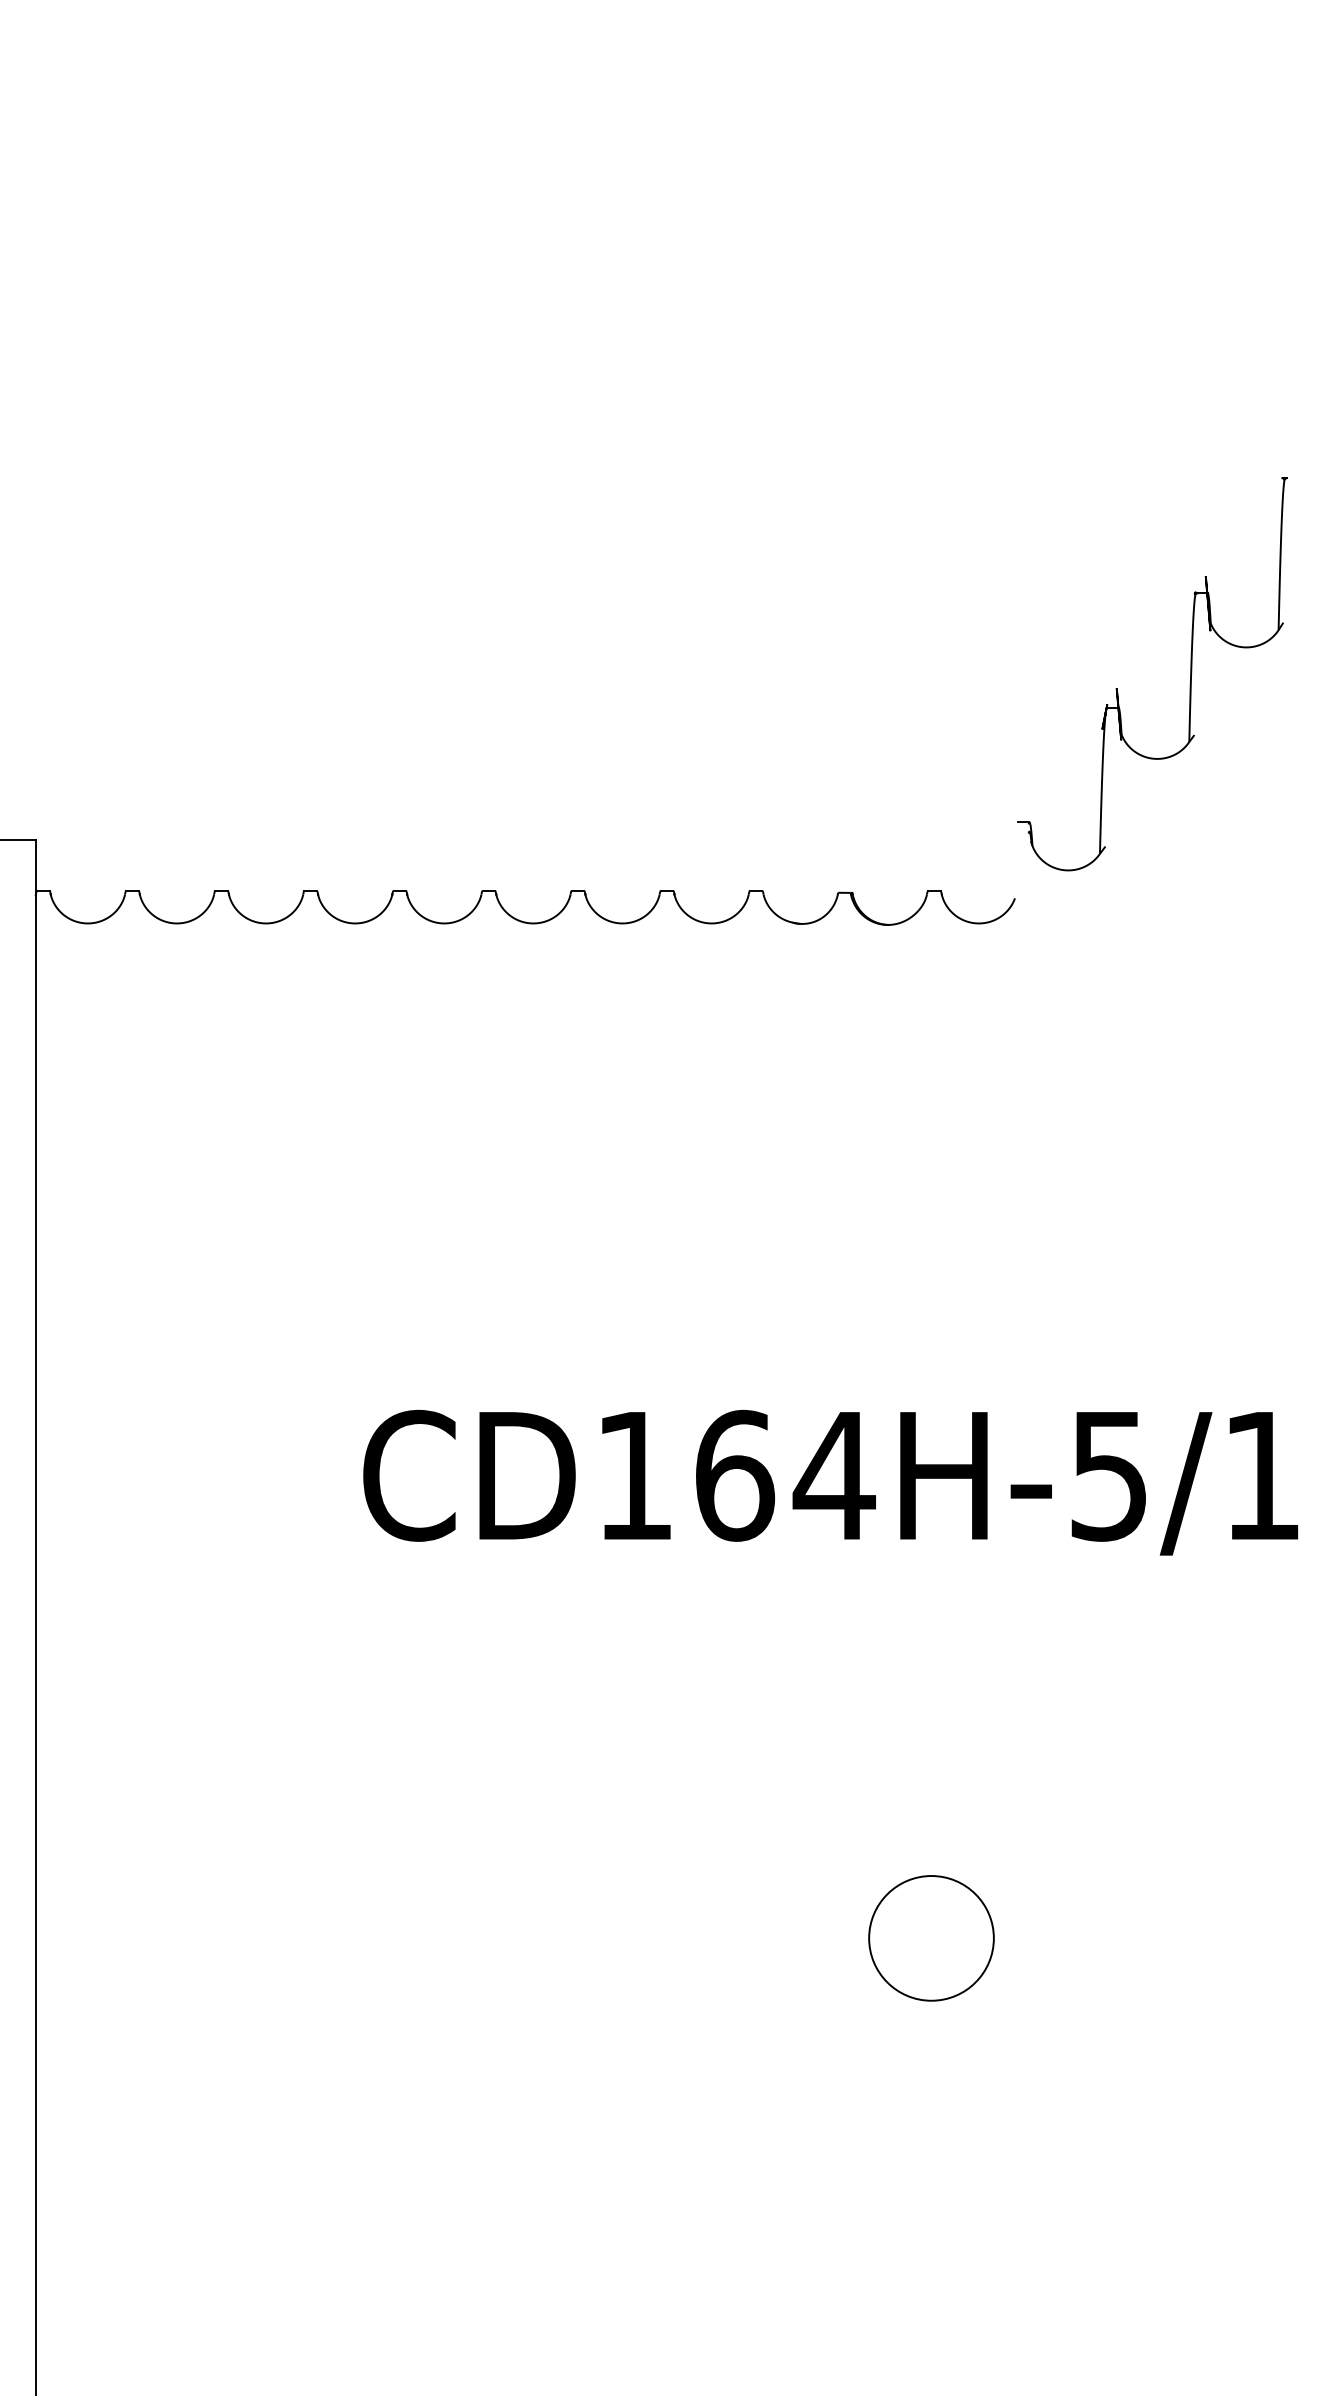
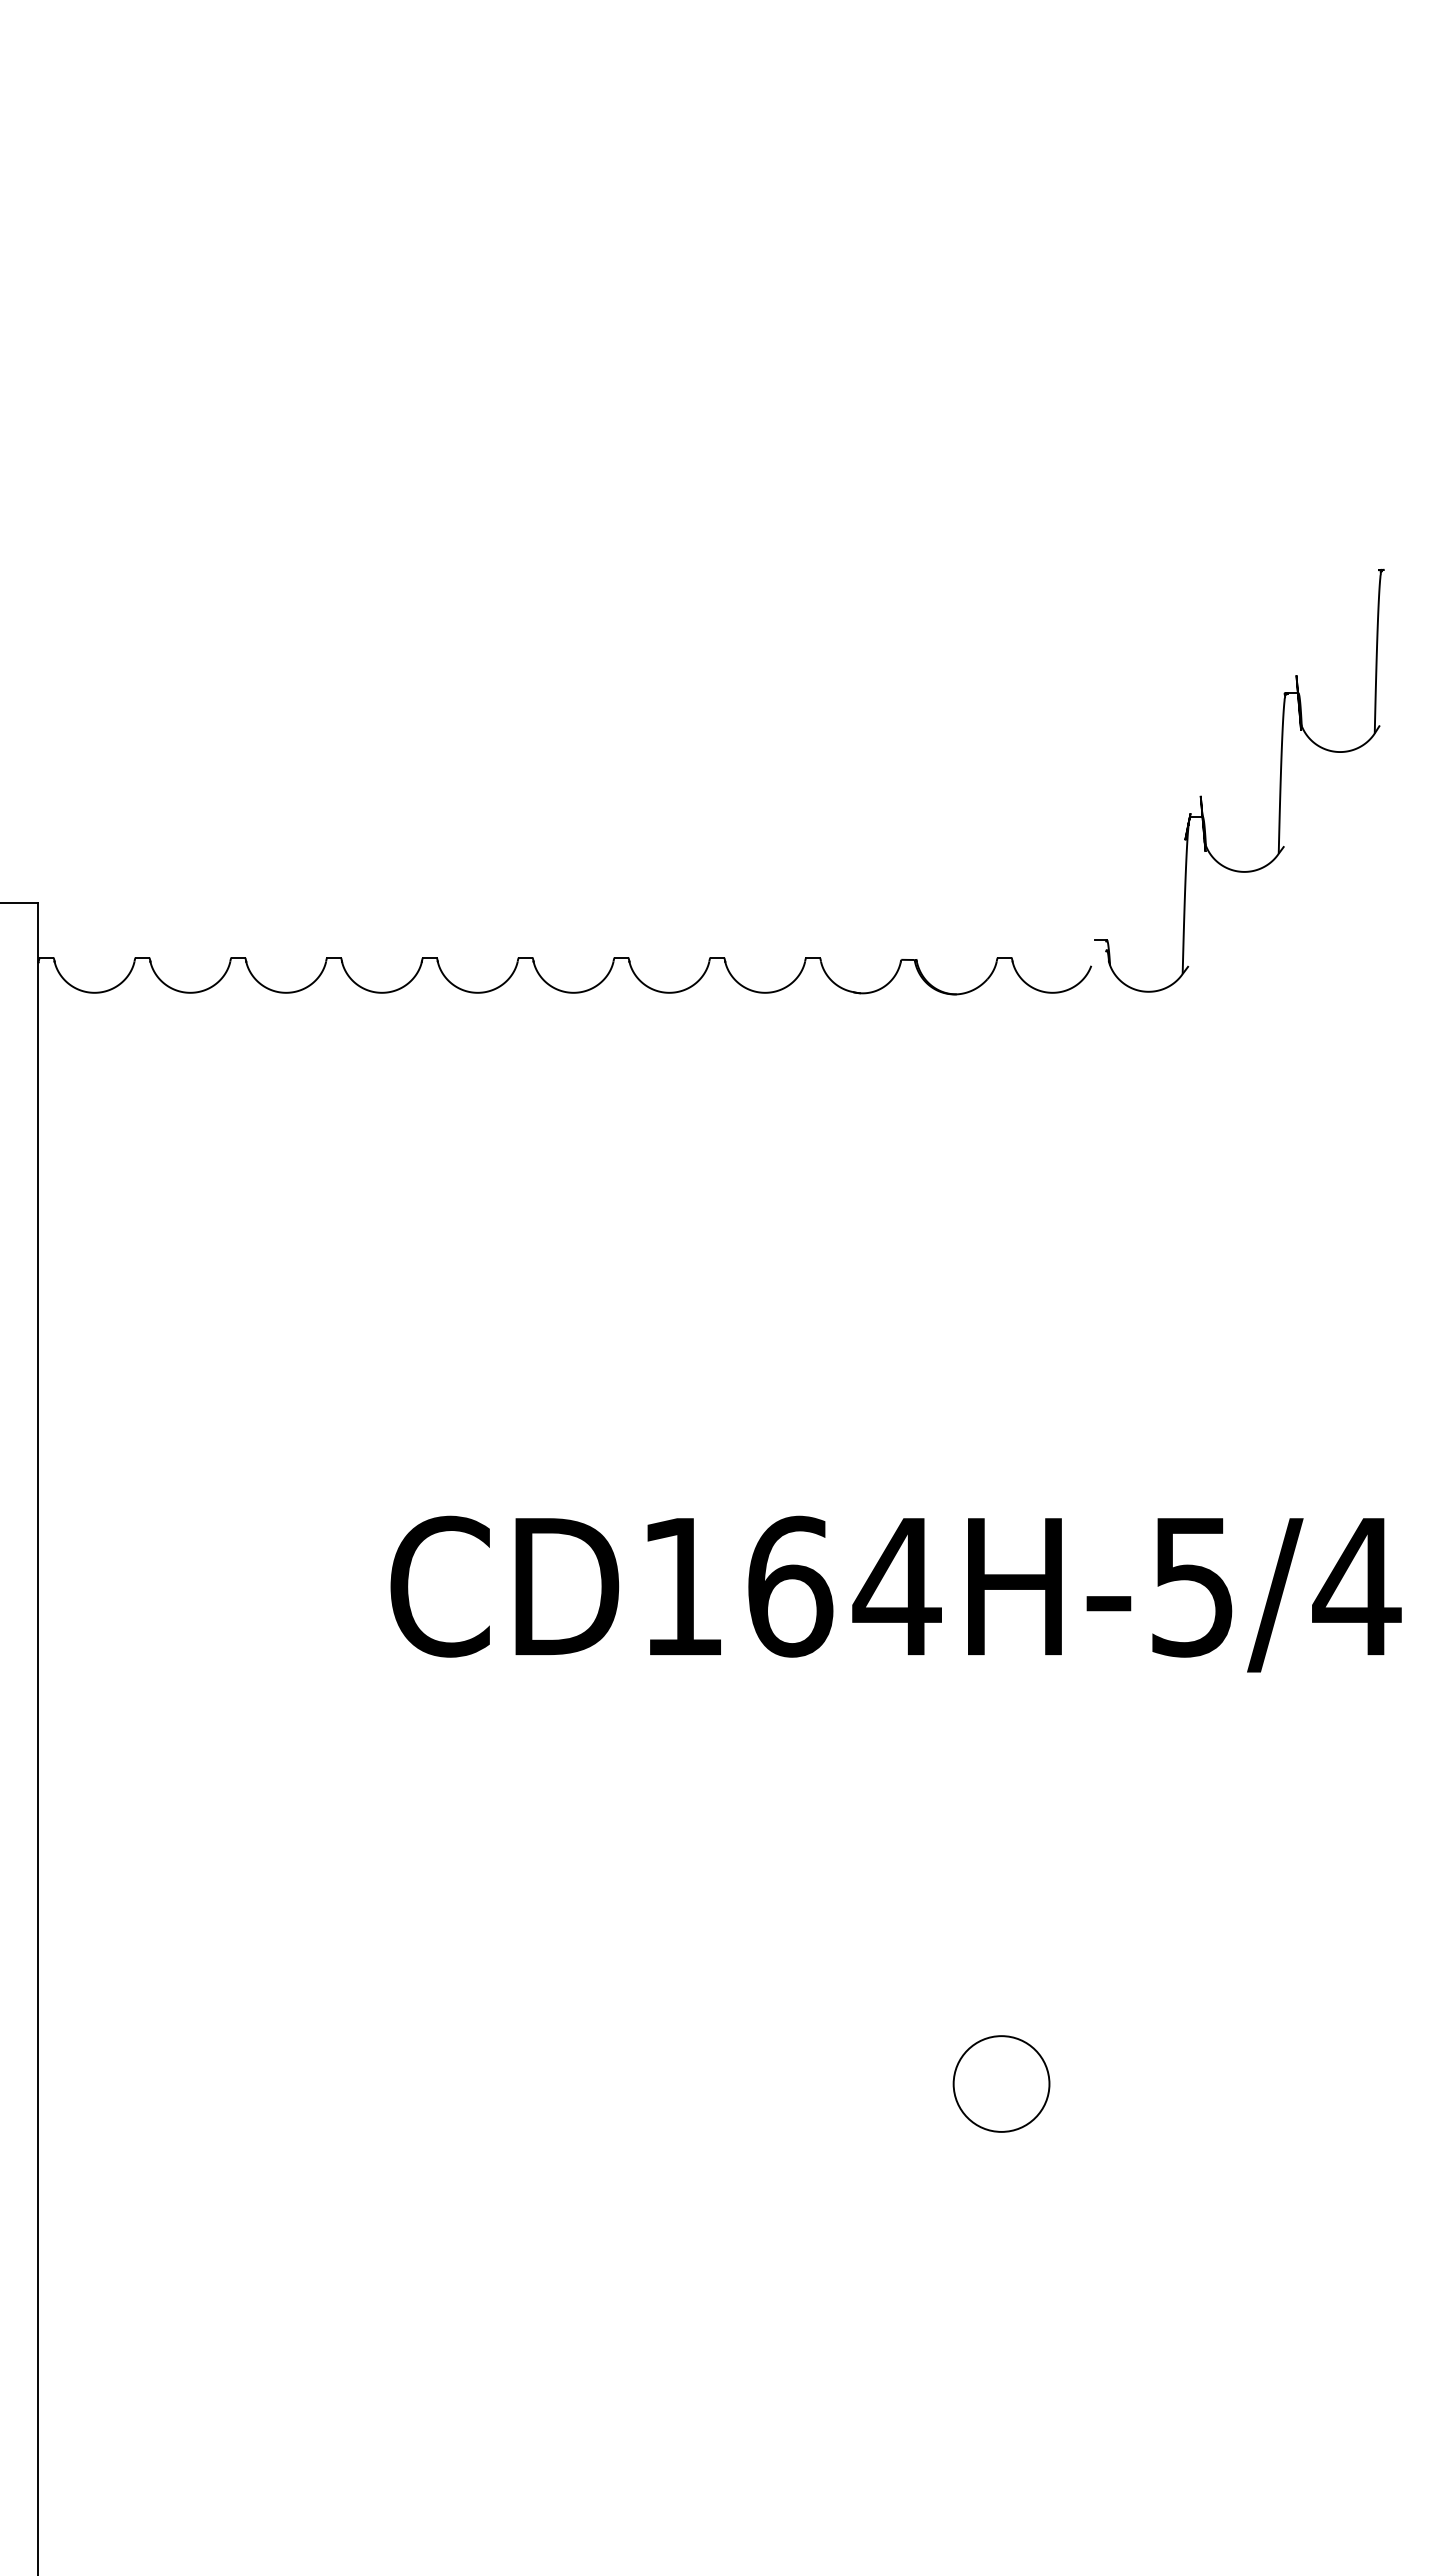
part: (1190, 673) -> (1279, 780), moved
text: (1261, 1475) -> (1356, 1586), CD164H-5/1 -> CD164H-5/4
circle: (931, 1937) -> (1001, 2083), size x0.71

